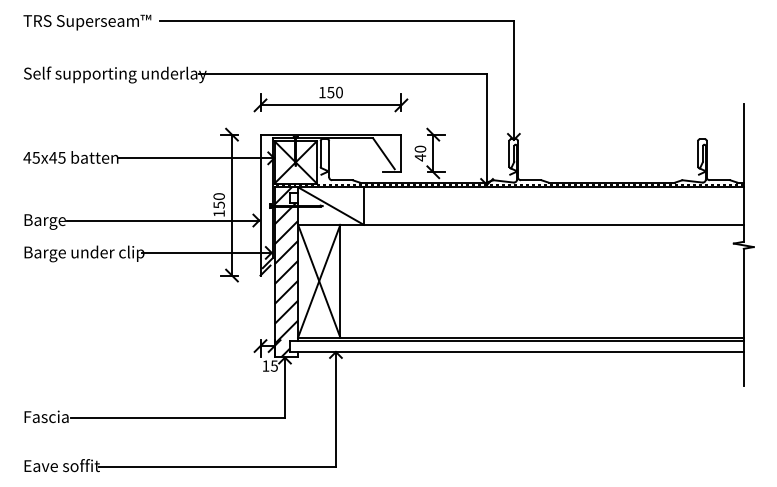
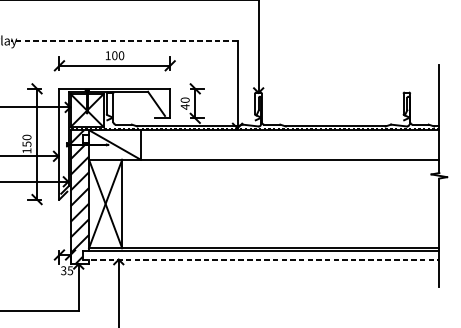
line: (342, 74) -> (123, 41), solid -> dashed
text: (330, 92) -> (114, 55), 150 -> 100
line: (516, 352) -> (260, 260), solid -> dashed
text: (265, 365) -> (63, 270), 15 -> 35

